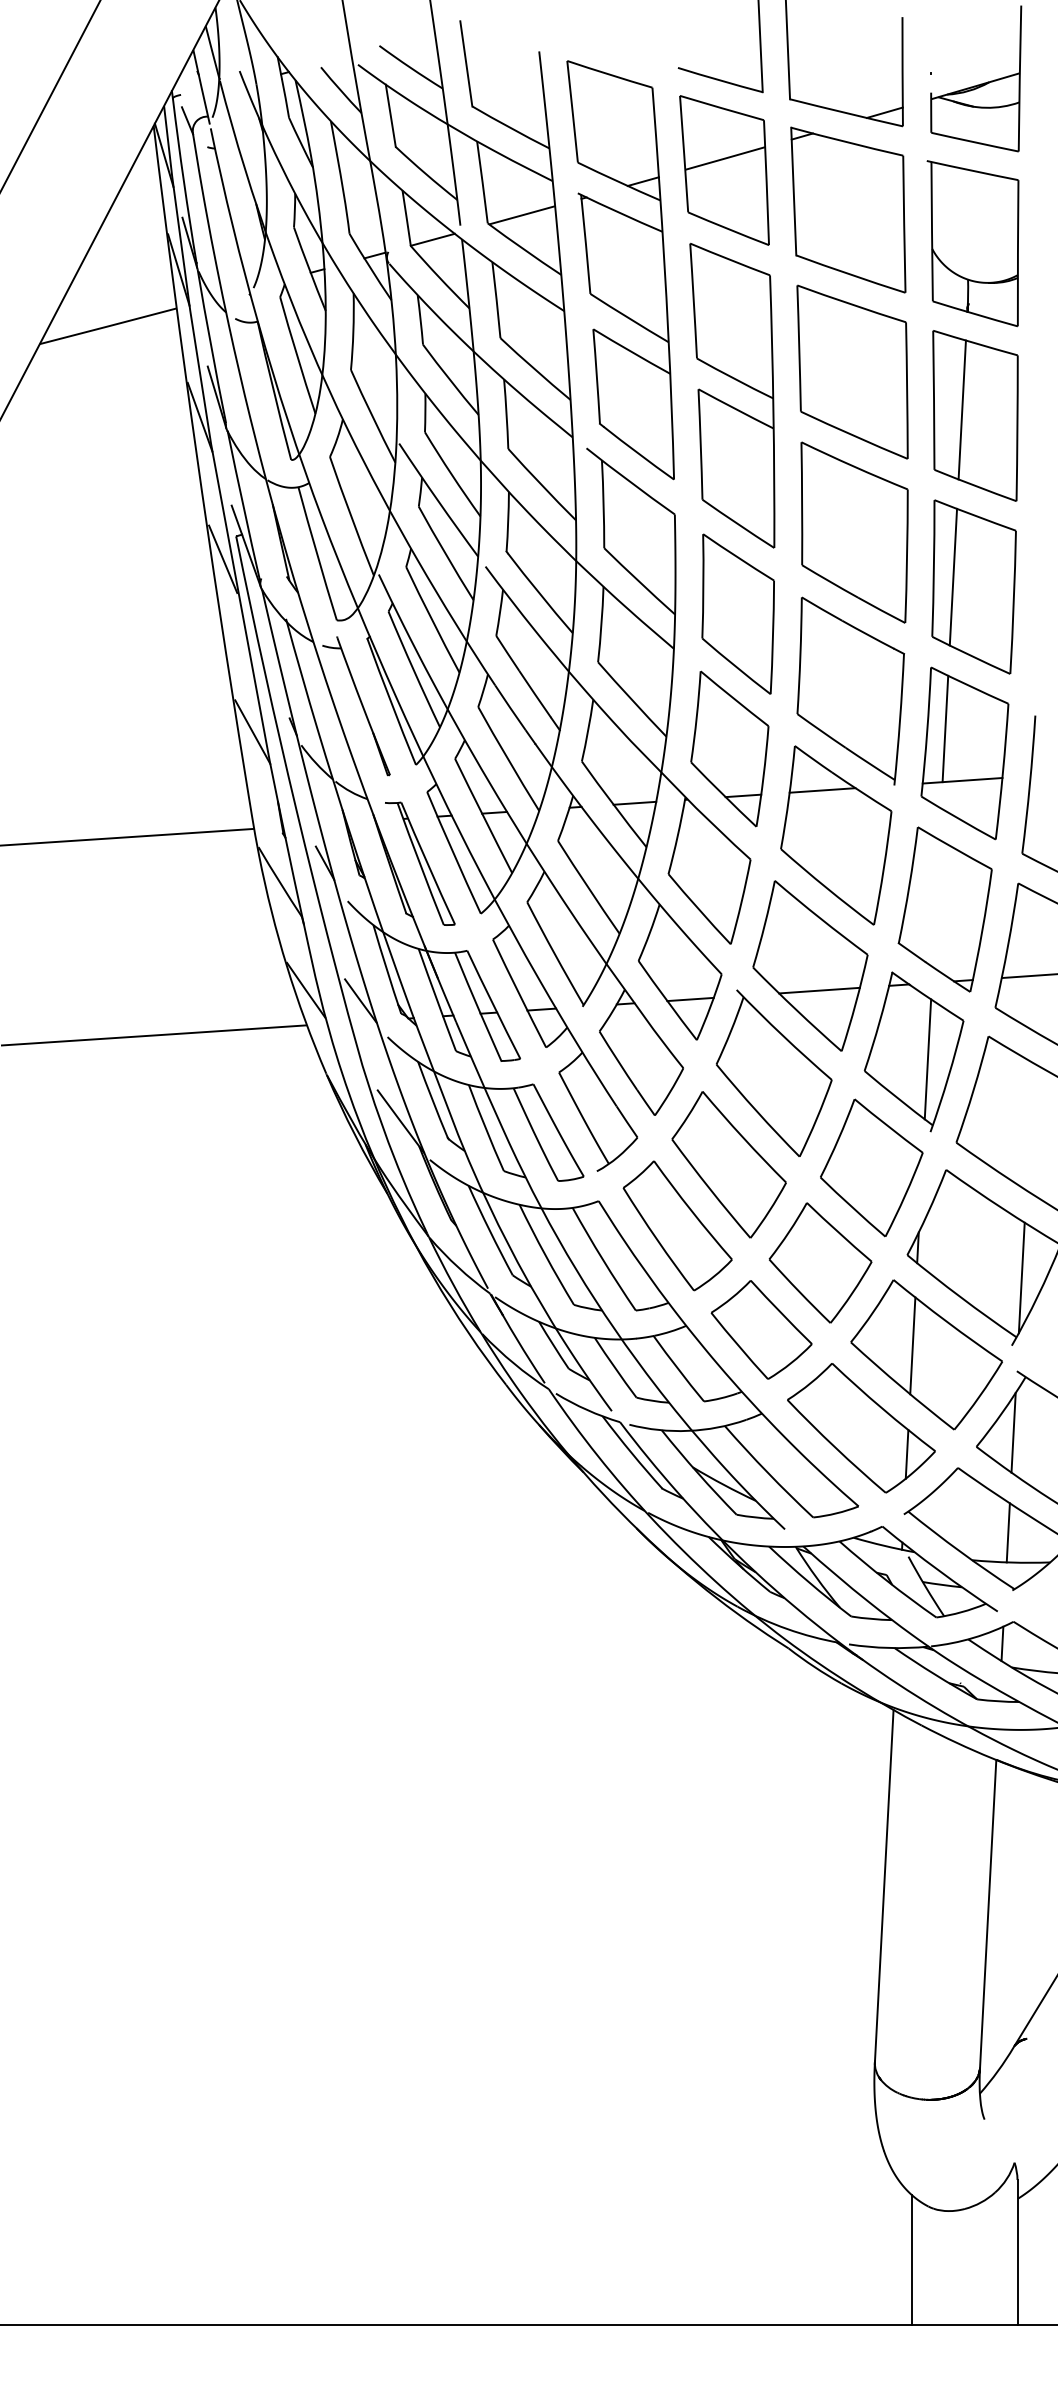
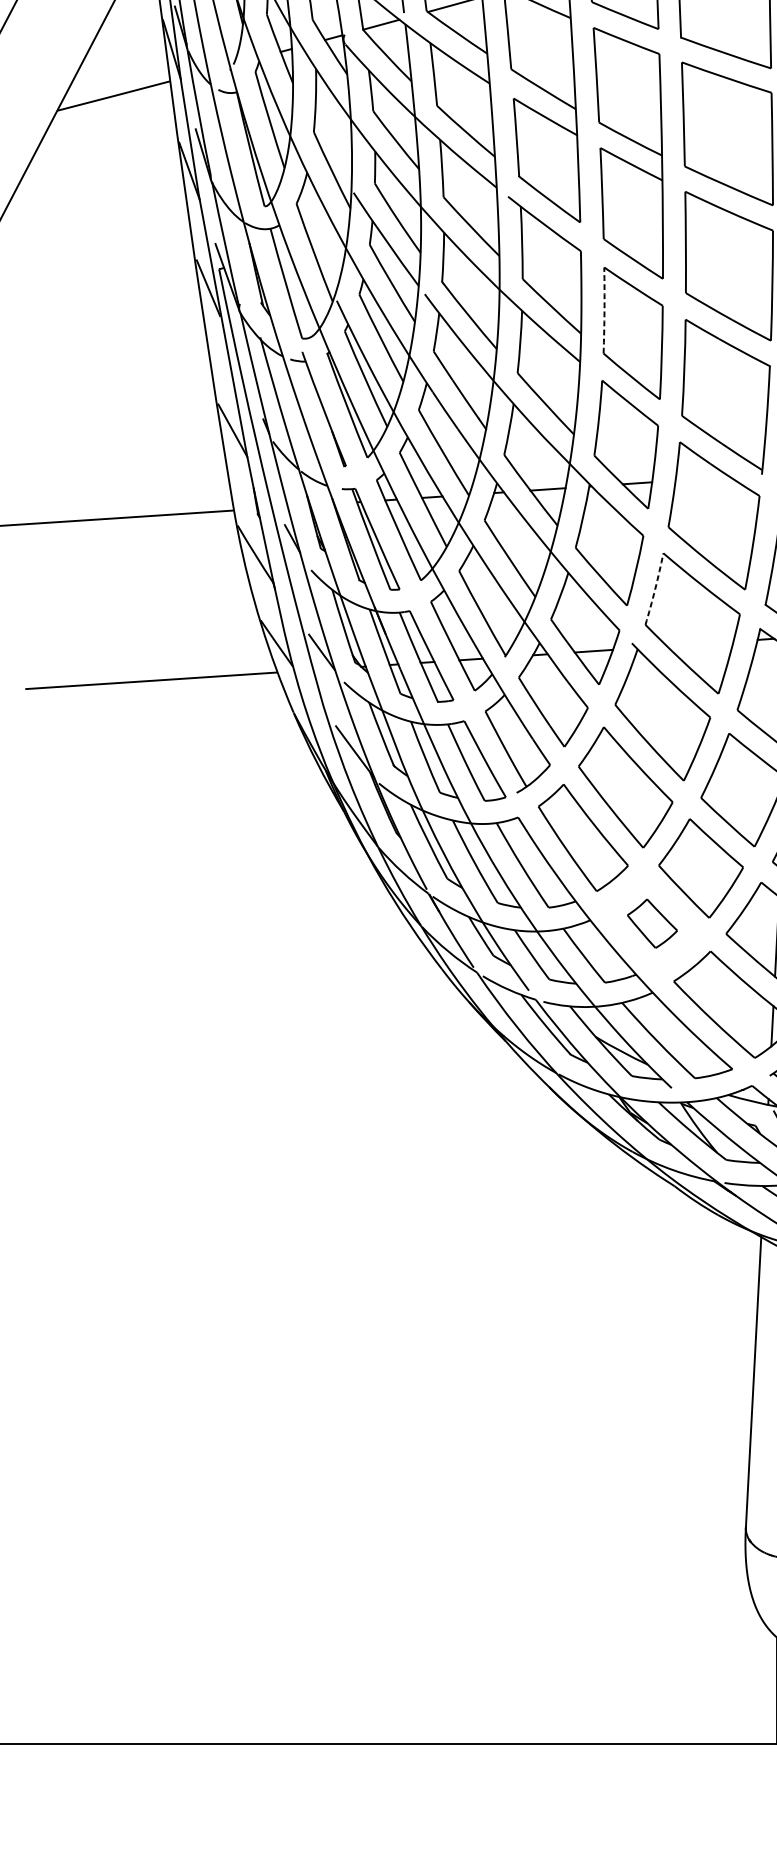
arc: (703, 586) -> (604, 310), solid -> dashed
line: (822, 790) -> (702, 478), removed
arc: (764, 924) -> (654, 589), solid -> dashed
line: (819, 990) -> (700, 643), removed
part: (761, 1329) -> (652, 923), size x0.6

